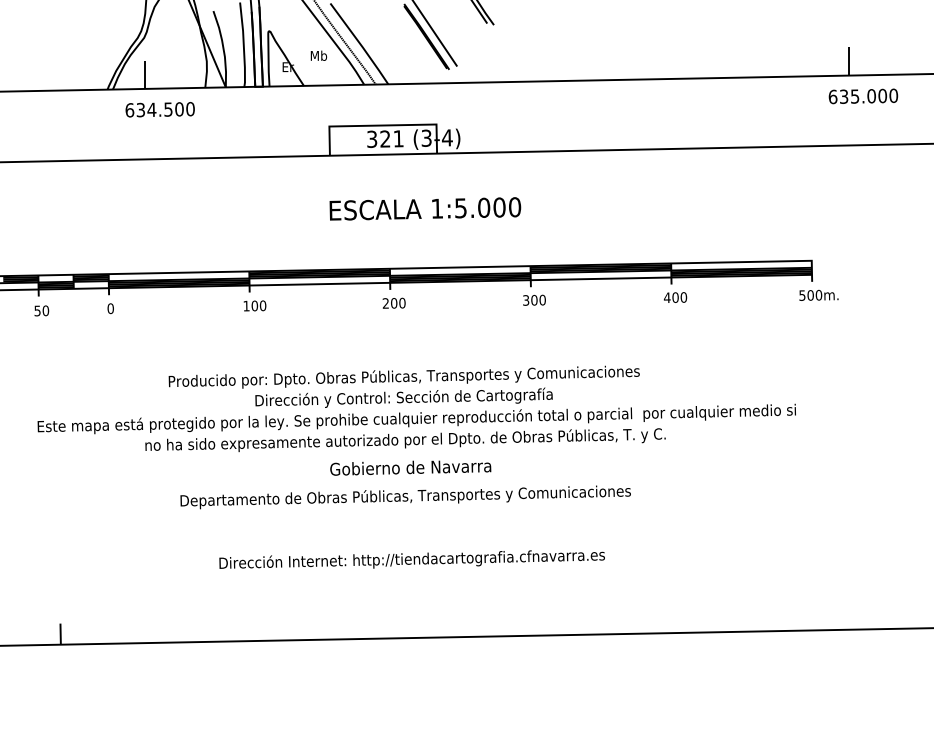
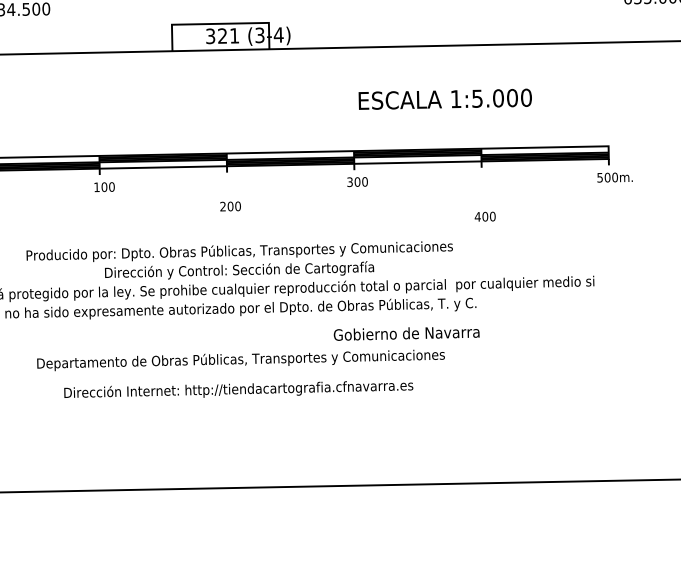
text: (425, 208) -> (445, 98), moved
text: (675, 297) -> (485, 216), moved
text: (393, 302) -> (229, 205), moved
text: (410, 467) -> (406, 333), moved
text: (411, 559) -> (238, 389), moved

